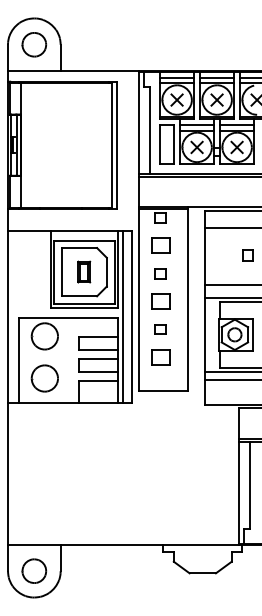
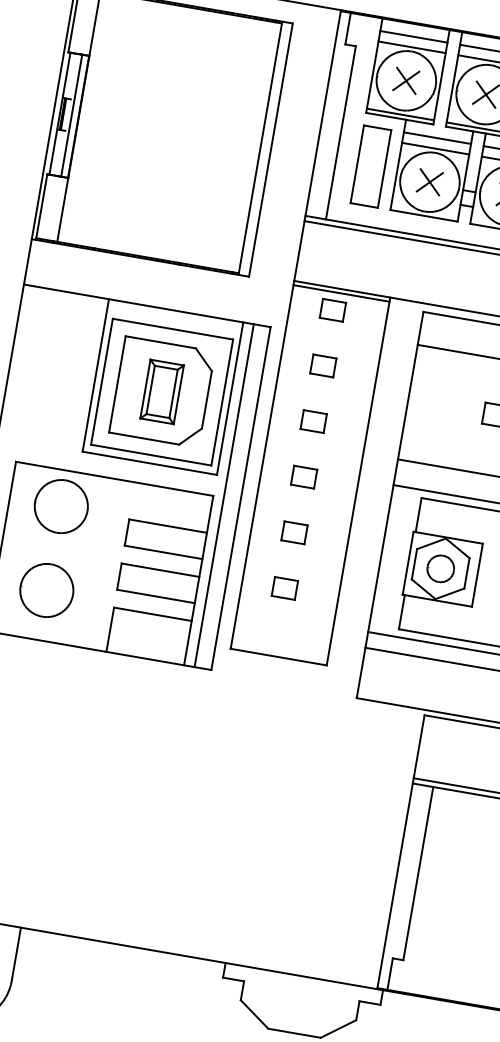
part: (160, 245) -> (323, 365), size x0.62
part: (83, 271) -> (160, 390), size x1.43
part: (160, 301) -> (303, 476), size x0.62
part: (160, 357) -> (284, 588), size x0.62

